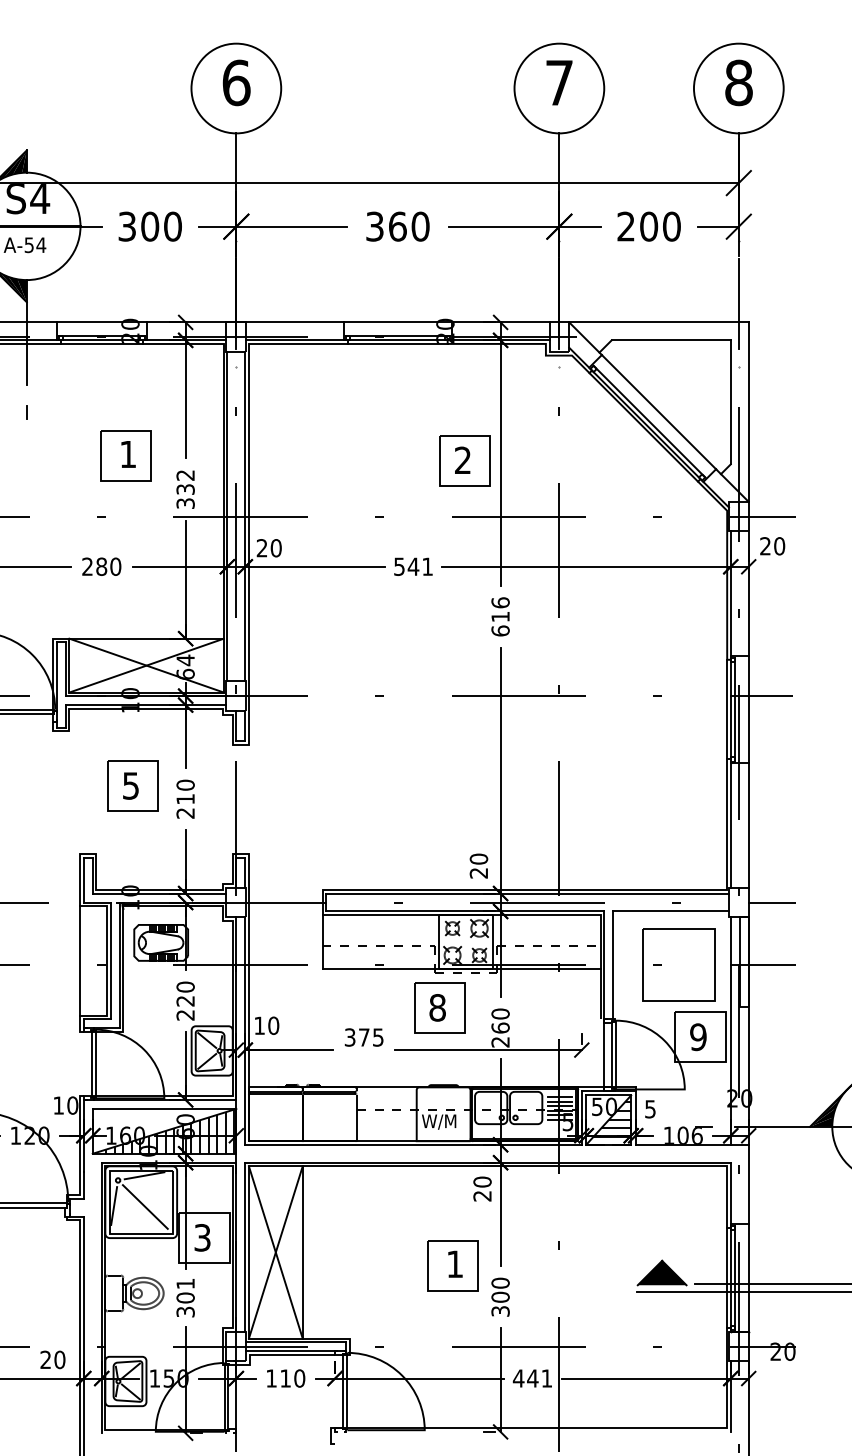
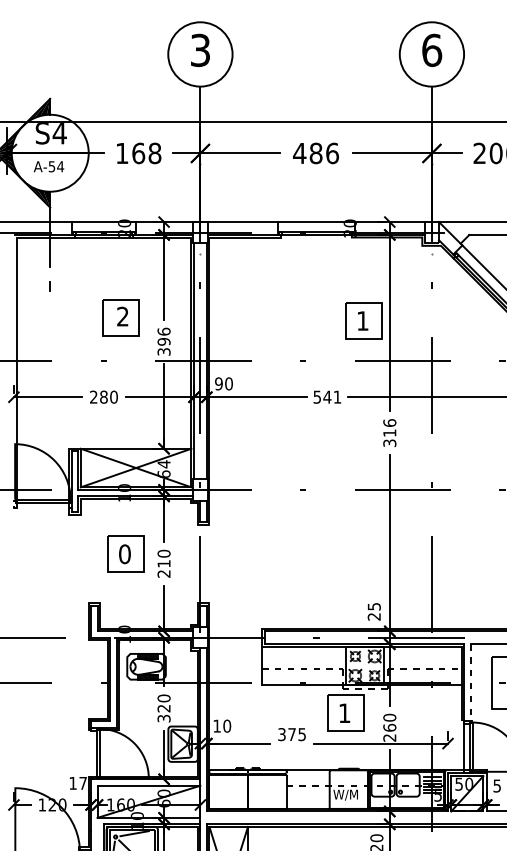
text: (236, 82) -> (200, 50), 6 -> 3
text: (559, 82) -> (432, 50), 7 -> 6
text: (149, 226) -> (138, 153), 300 -> 168
text: (397, 226) -> (315, 153), 360 -> 486
line: (397, 343) -> (315, 237), removed
text: (127, 453) -> (122, 316), 1 -> 2
text: (462, 459) -> (362, 320), 2 -> 1
text: (185, 482) -> (163, 336), 332 -> 396
text: (261, 548) -> (218, 384), 20 -> 90
text: (500, 630) -> (389, 442), 616 -> 316
text: (130, 785) -> (124, 553), 5 -> 0
text: (478, 858) -> (373, 606), 20 -> 25
line: (80, 960) -> (88, 679), removed
line: (613, 965) -> (470, 682), solid -> dashed
text: (437, 1007) -> (344, 713), 8 -> 1
text: (185, 1015) -> (163, 718), 220 -> 320
text: (72, 1105) -> (82, 783), 10 -> 17
hatch: (612, 1119) -> (470, 793), removed
hatch: (165, 1131) -> (149, 801), removed

